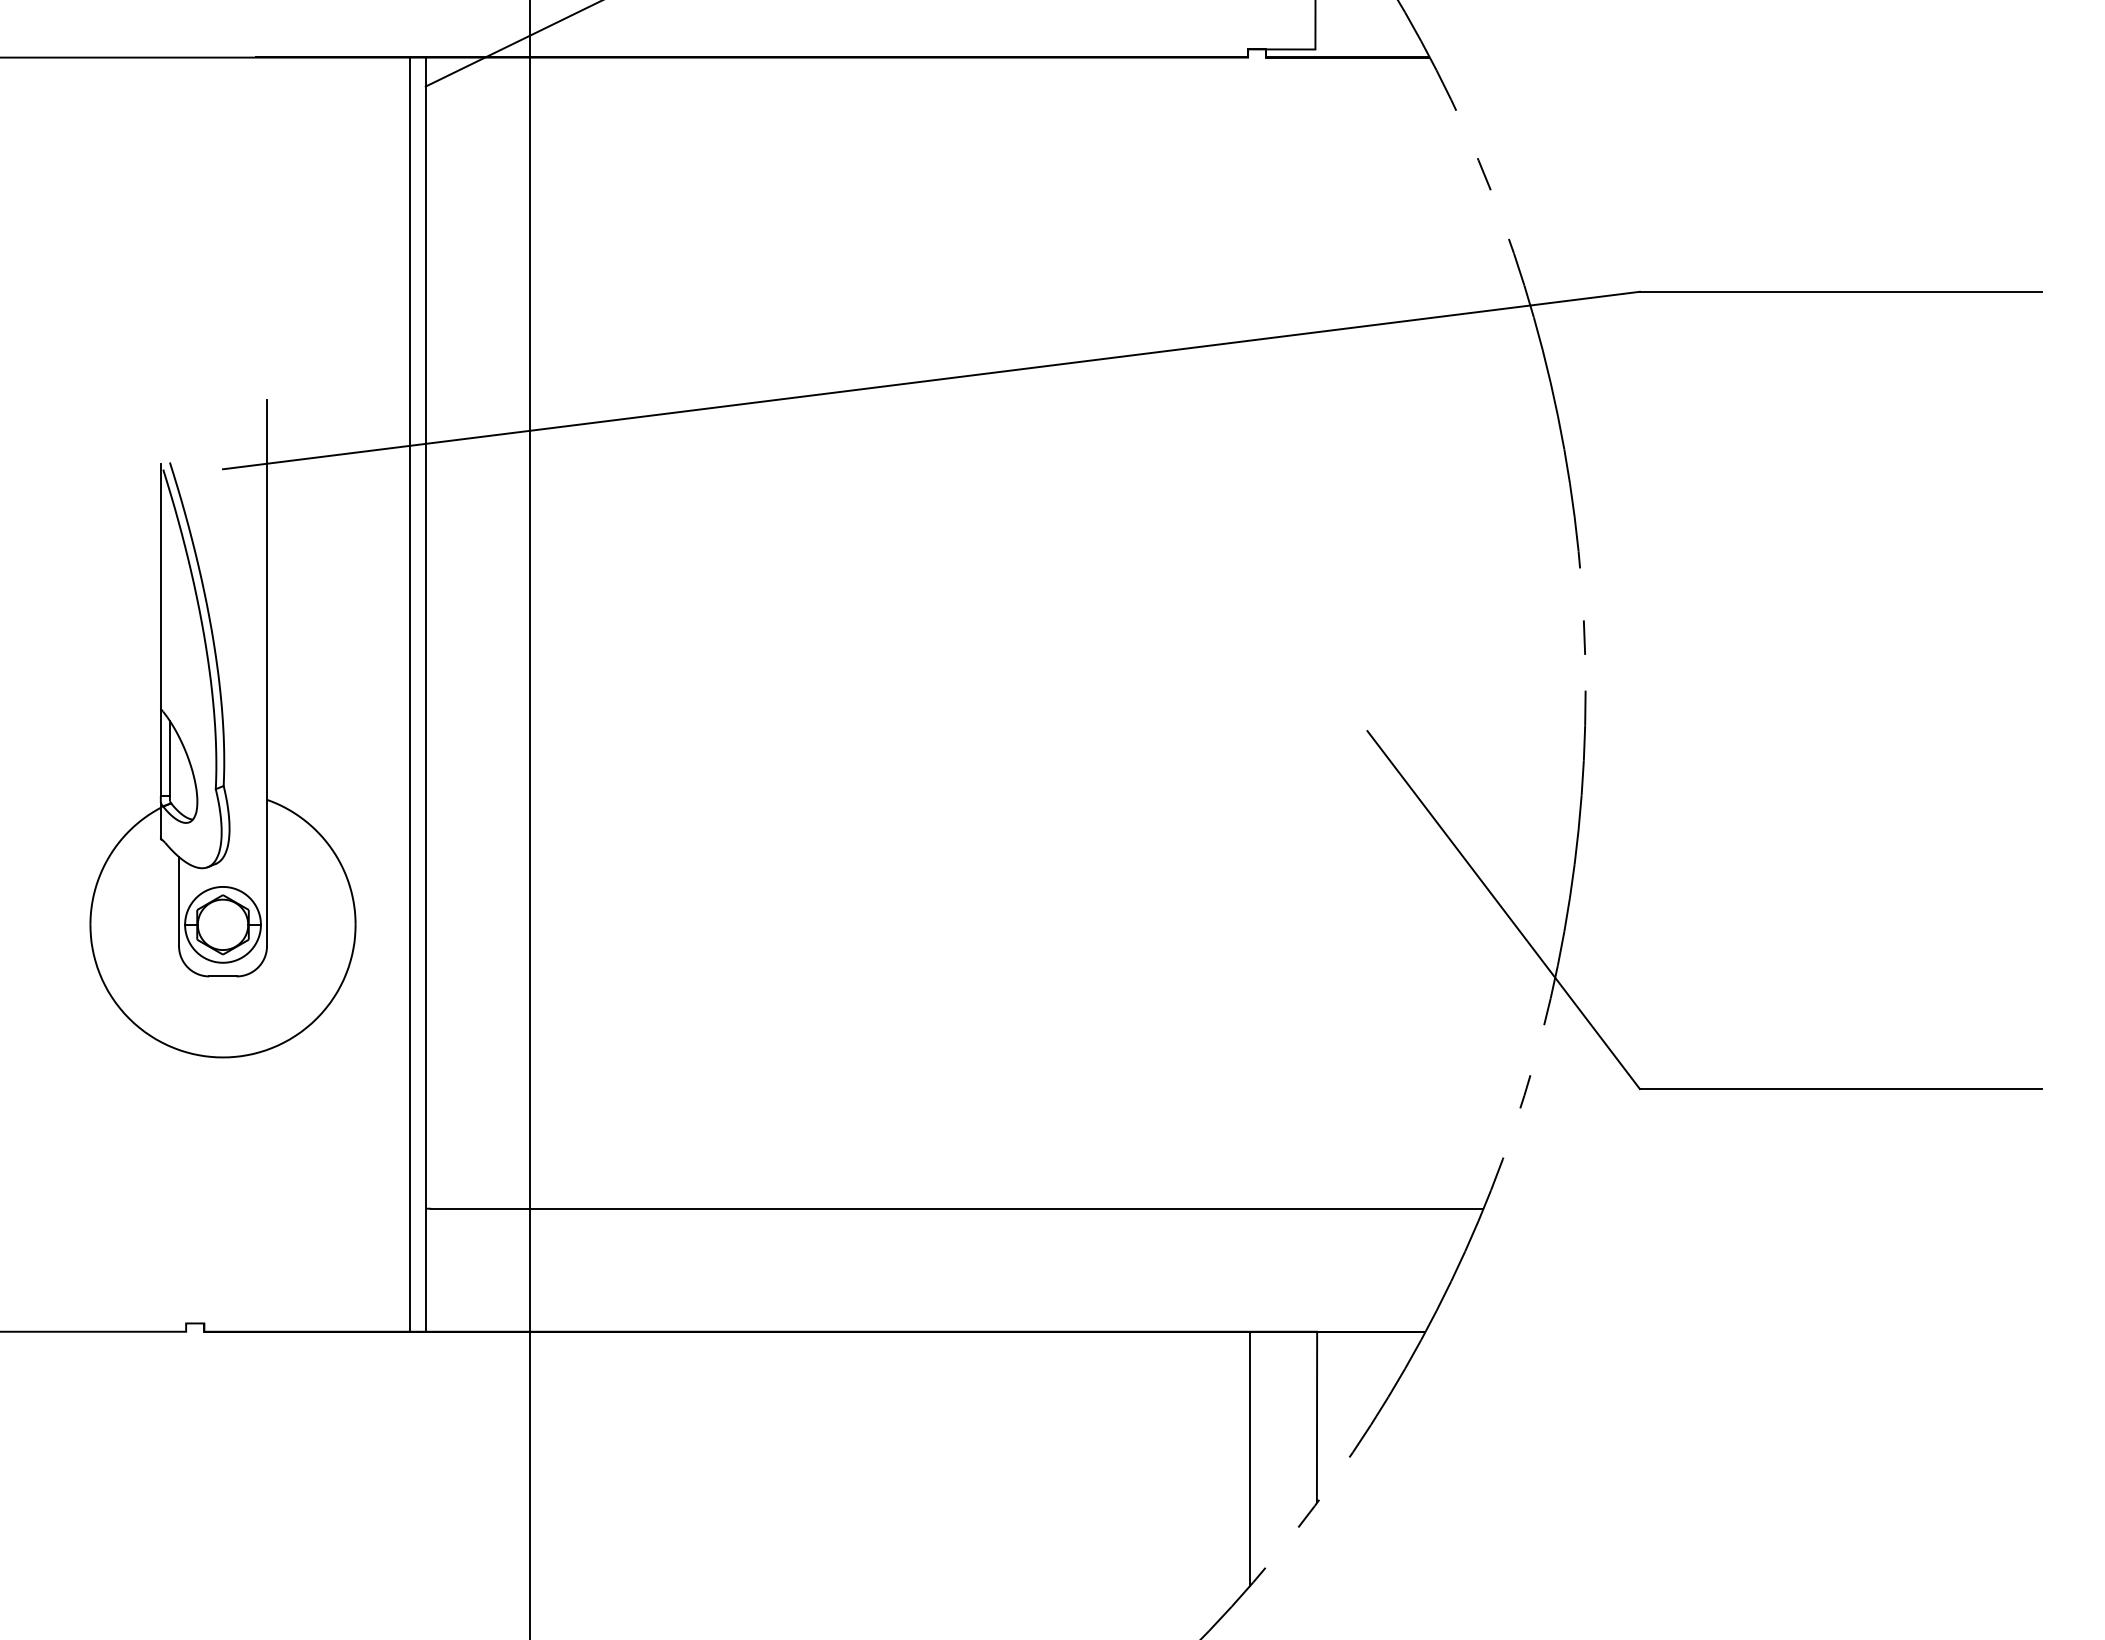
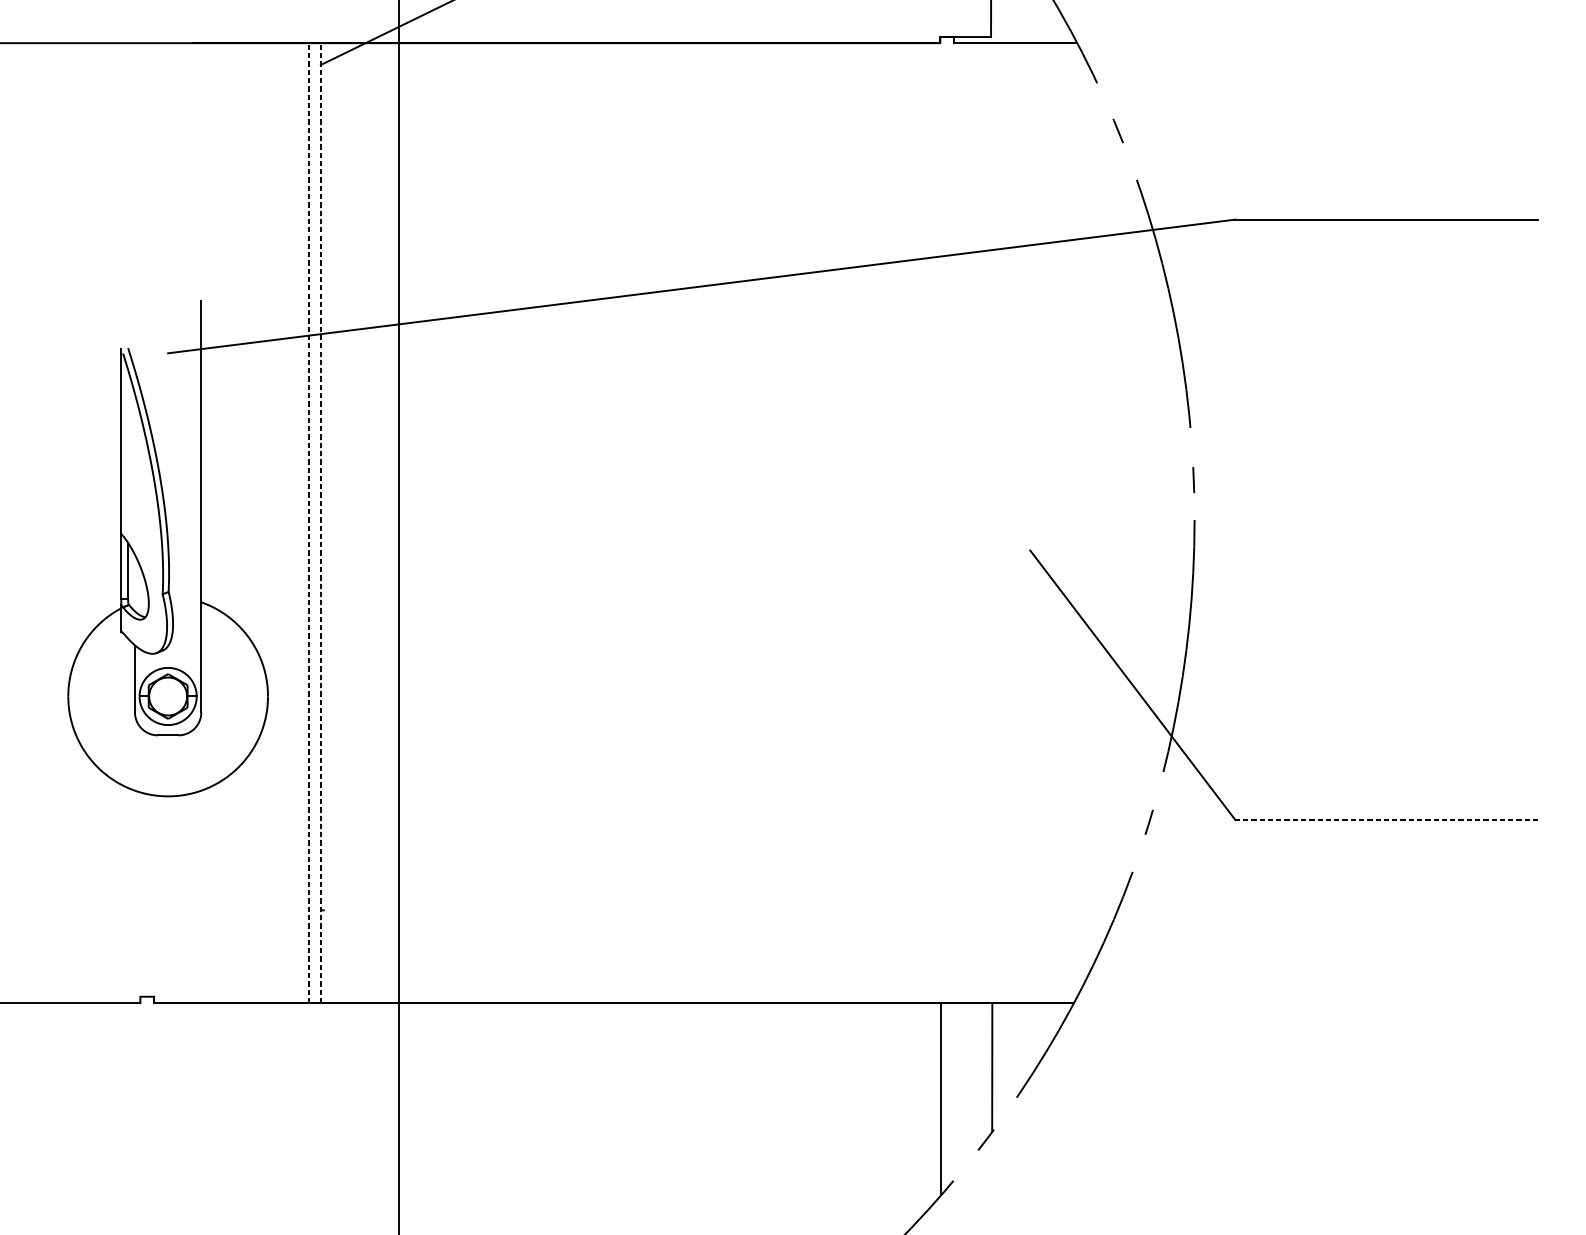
line: (410, 694) -> (309, 522), solid -> dashed
line: (425, 694) -> (320, 522), solid -> dashed
line: (1840, 1089) -> (1386, 820), solid -> dashed
line: (956, 1208) -> (720, 910), removed

